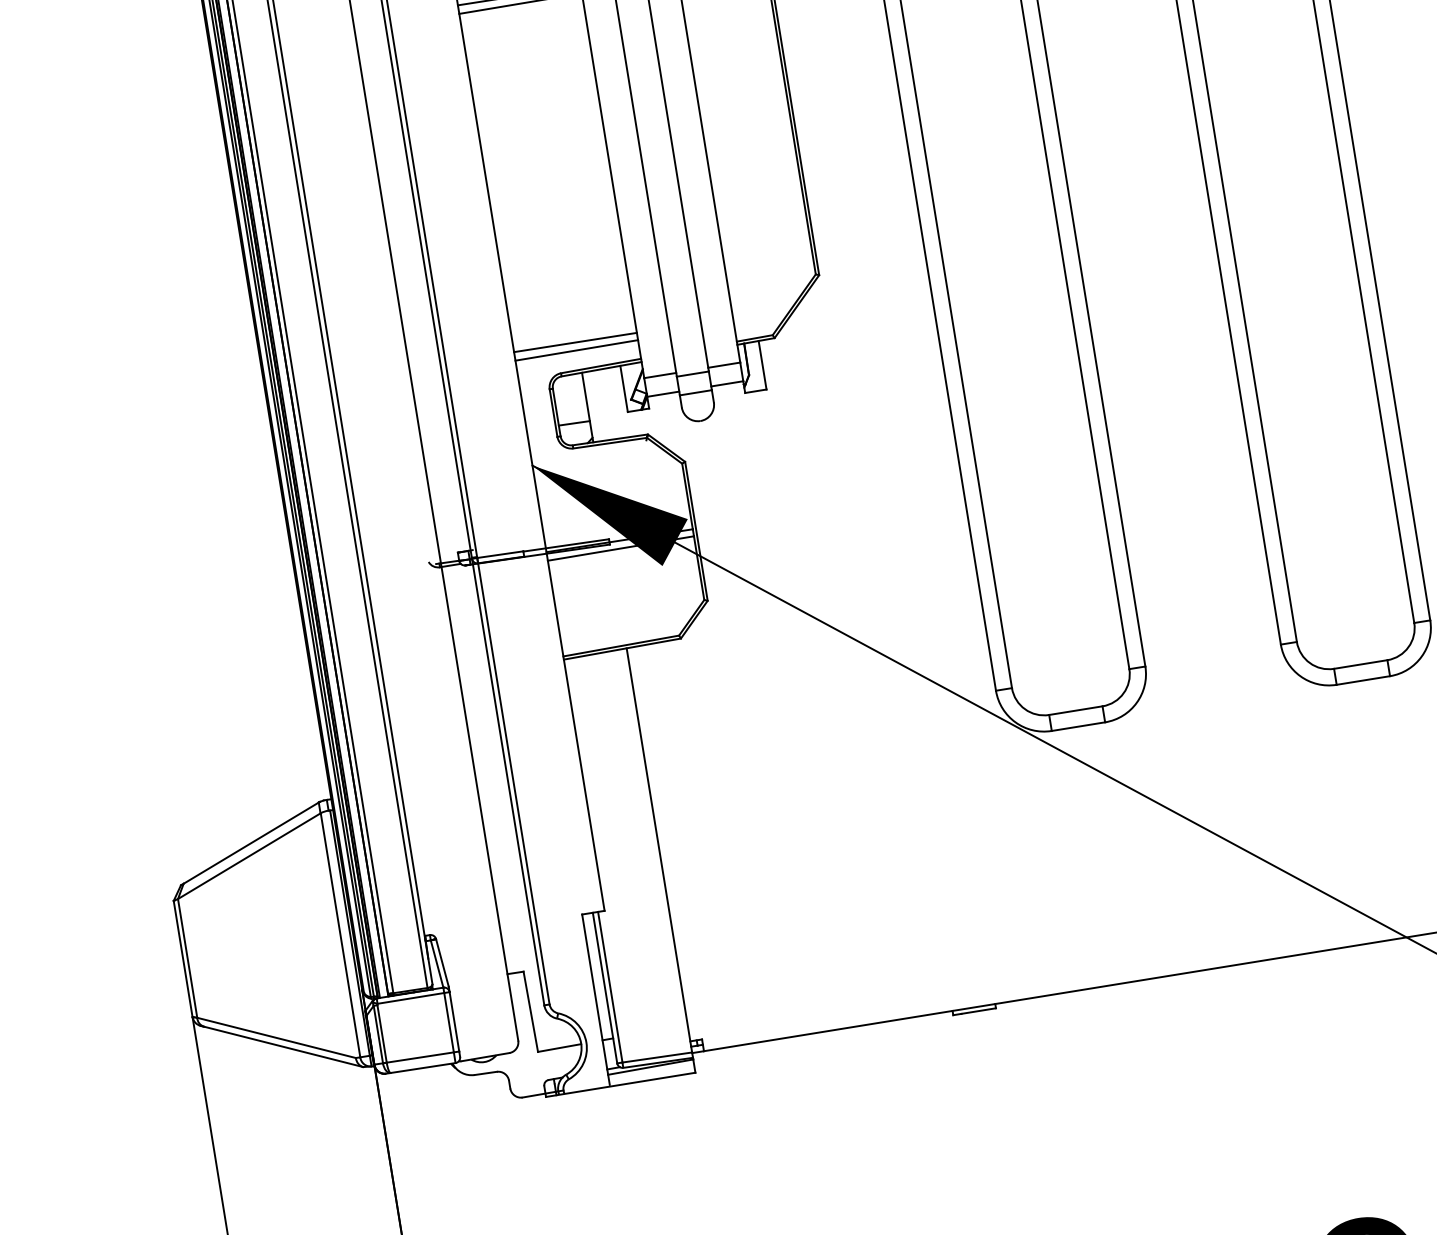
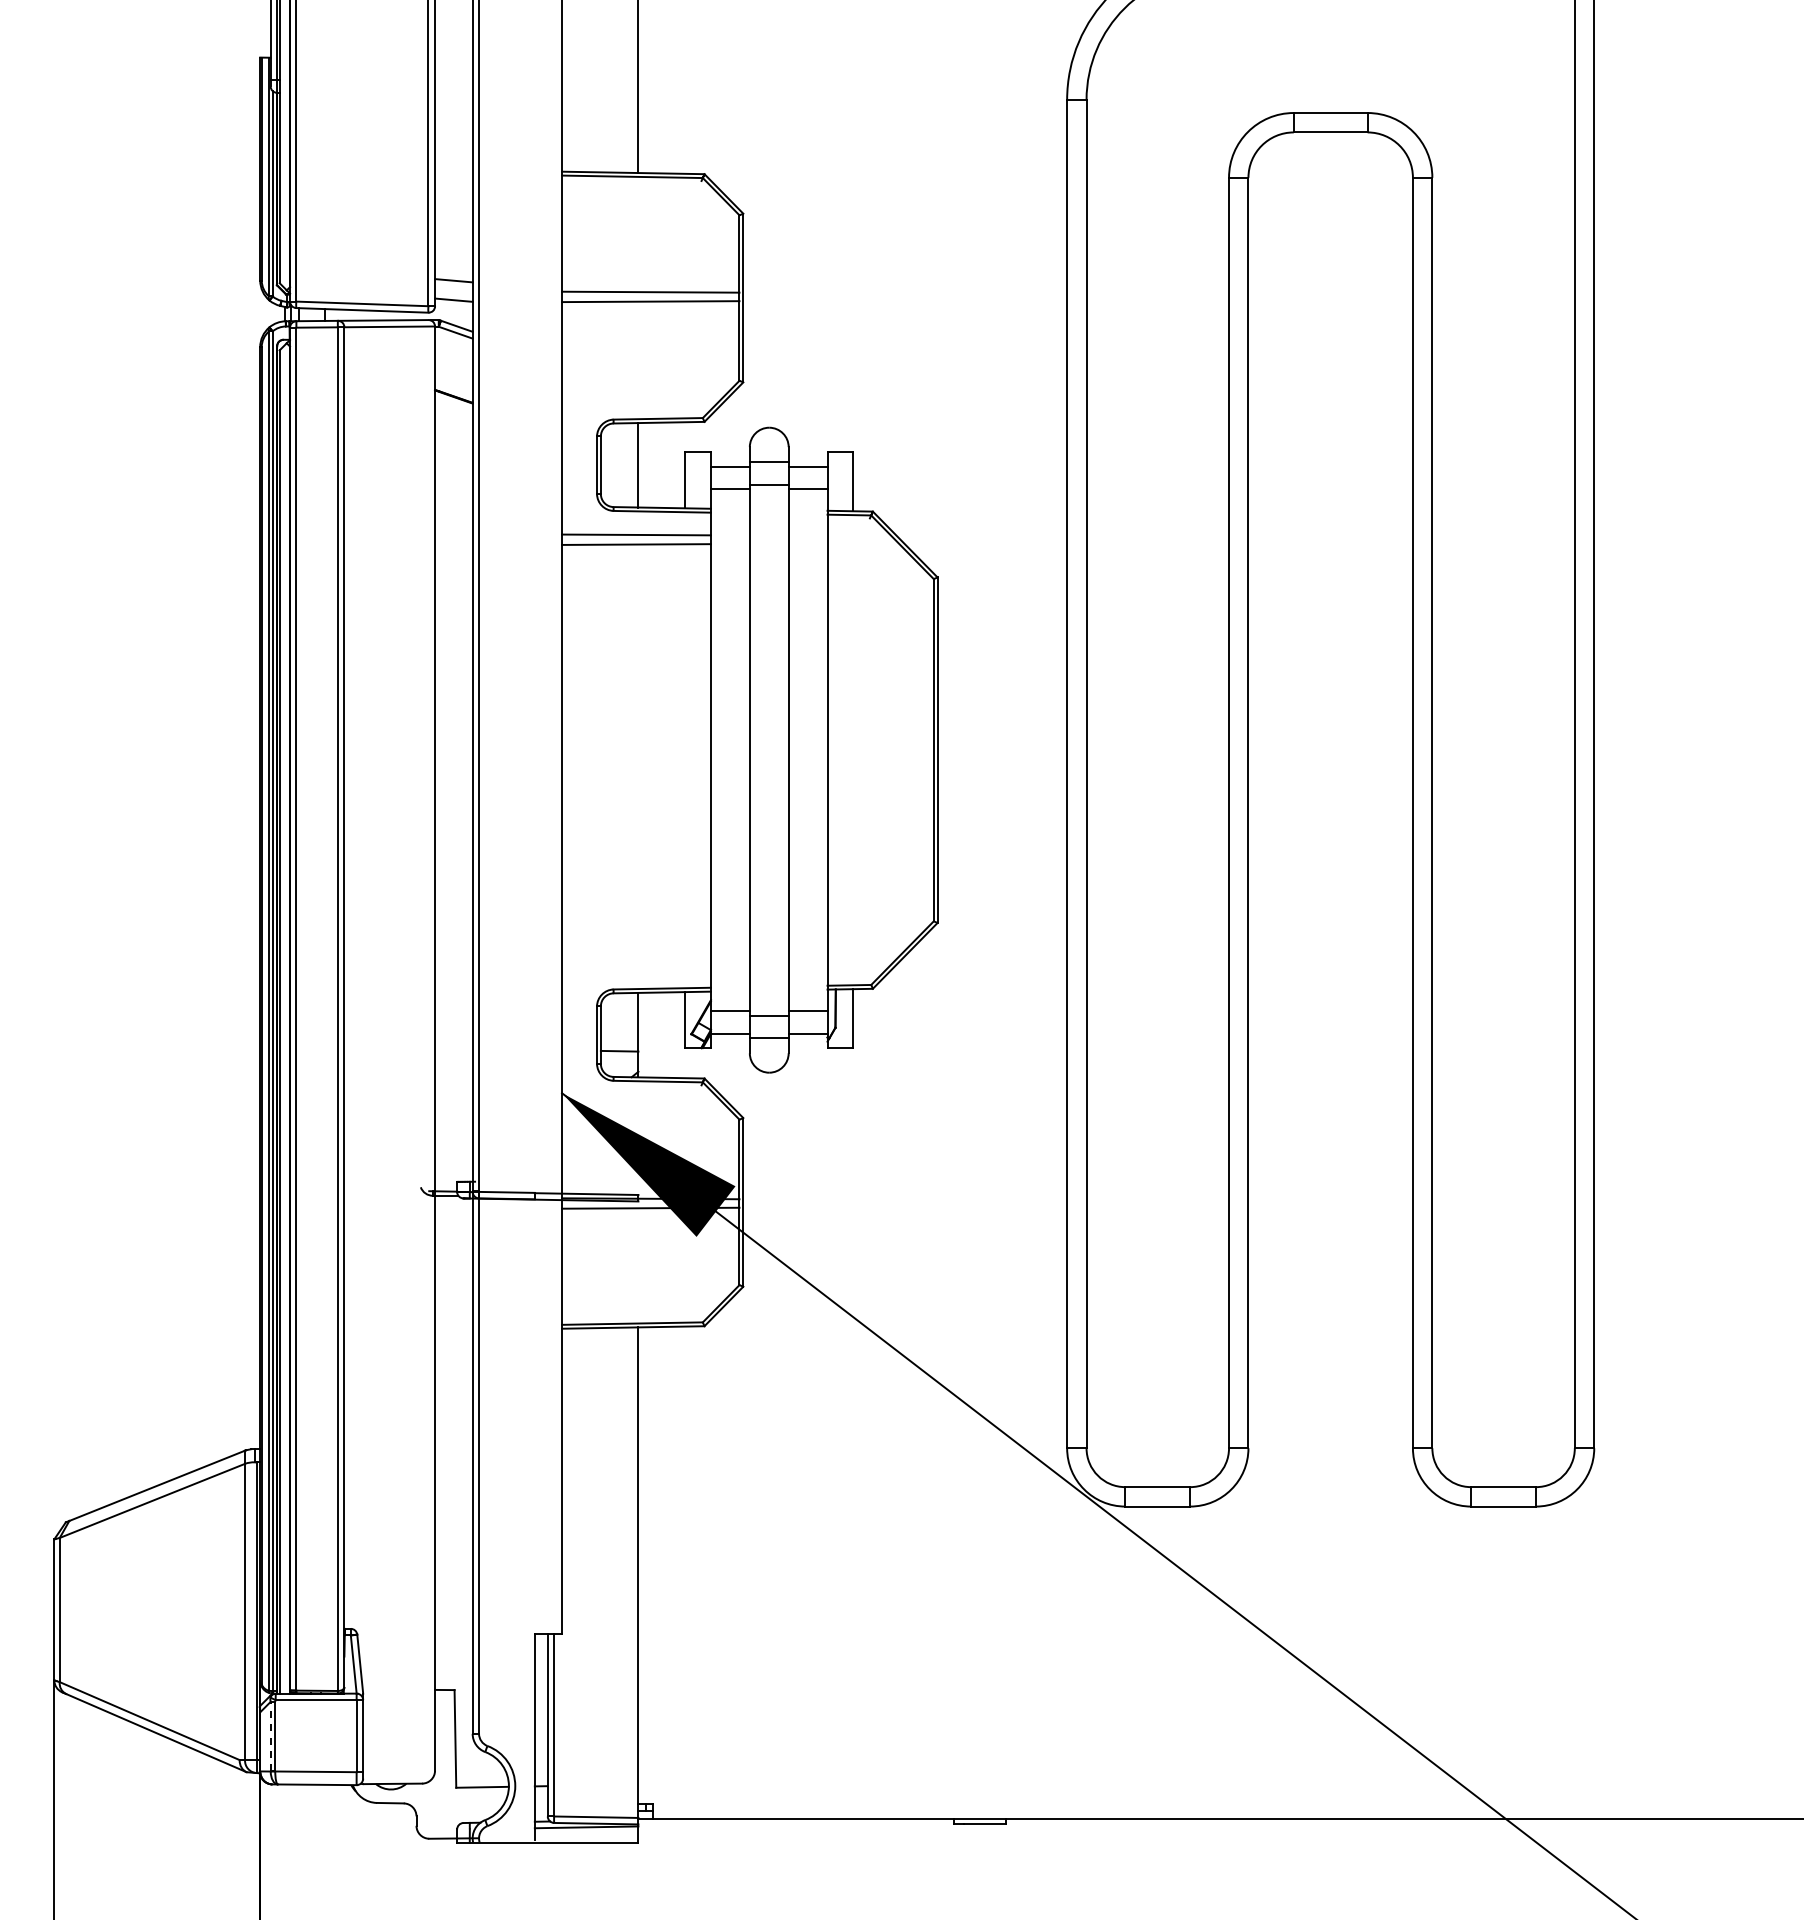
line: (575, 342) -> (636, 955), removed
line: (576, 350) -> (636, 965), removed
line: (378, 1034) -> (270, 1736), solid -> dashed

